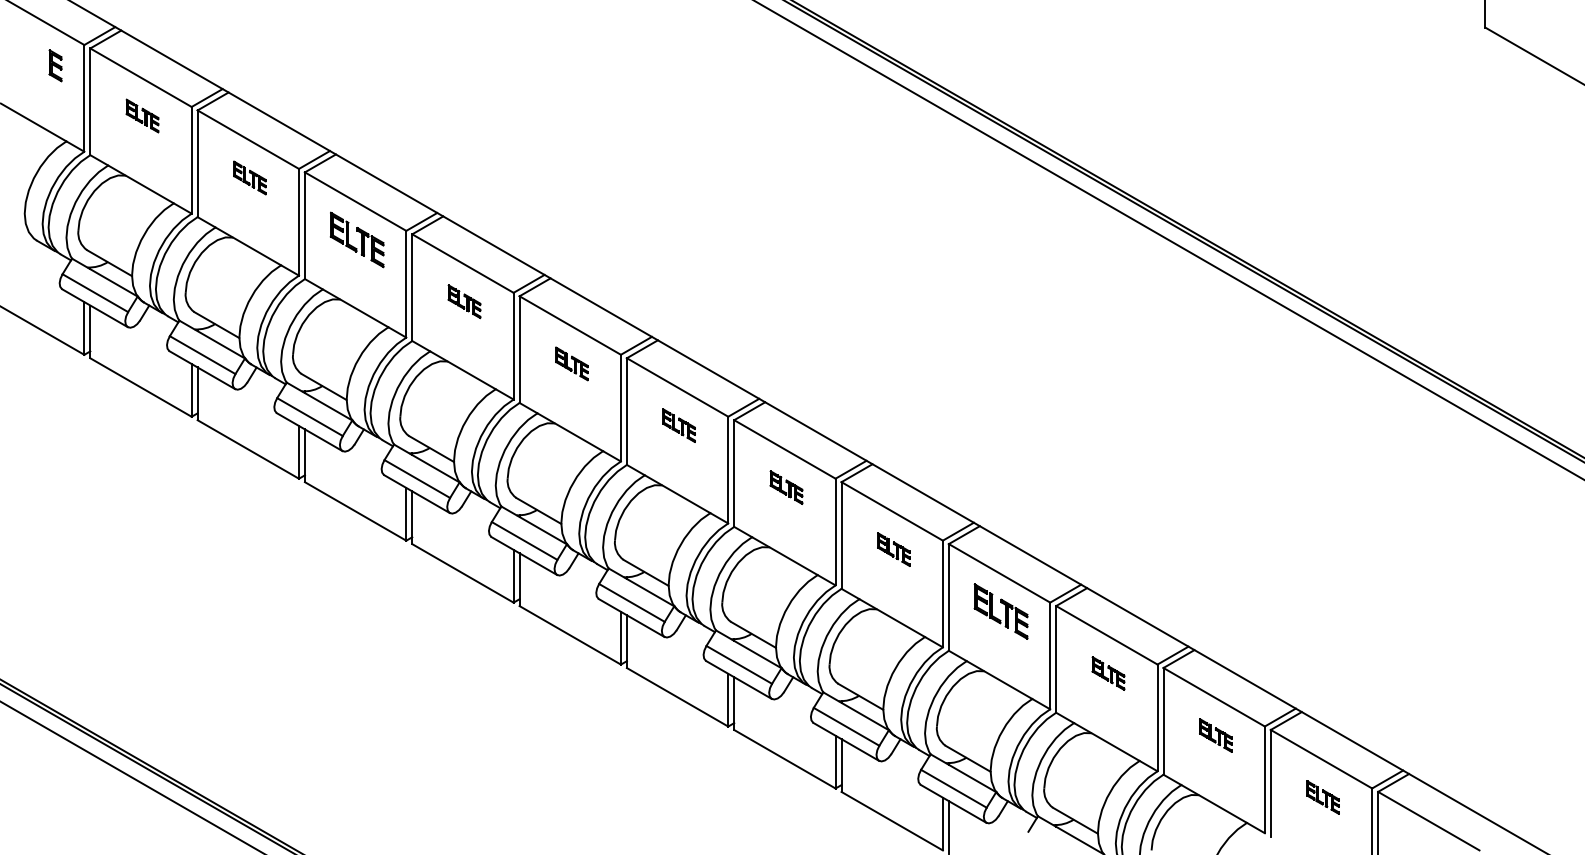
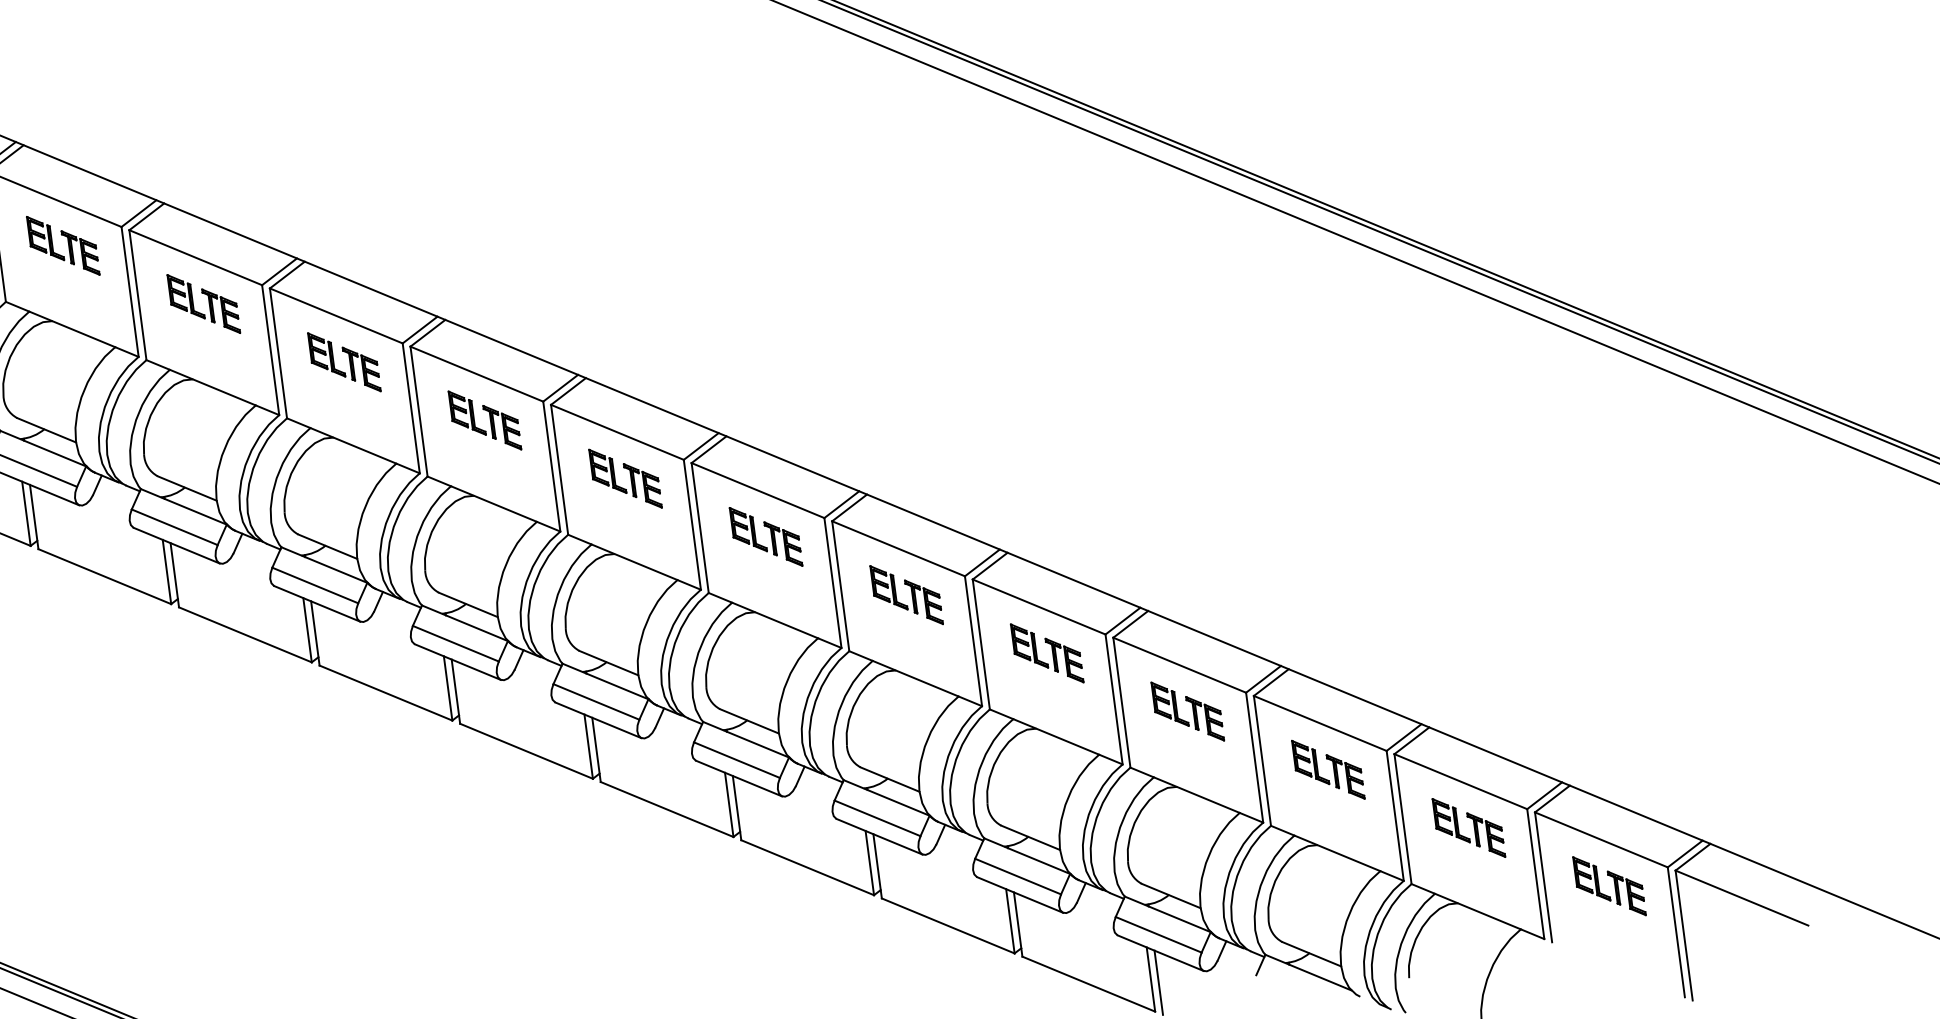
part: (142, 115) -> (63, 245), size x1.67
part: (249, 177) -> (203, 303), size x1.67
part: (464, 301) -> (484, 420), size x1.67
part: (571, 363) -> (625, 478), size x1.67
part: (678, 425) -> (765, 536), size x1.67
part: (786, 487) -> (906, 594), size x1.67
part: (893, 549) -> (1046, 653), size x1.67
part: (1108, 673) -> (1328, 769), size x1.67
part: (1215, 735) -> (1468, 828), size x1.67
part: (1322, 797) -> (1608, 886), size x1.67

